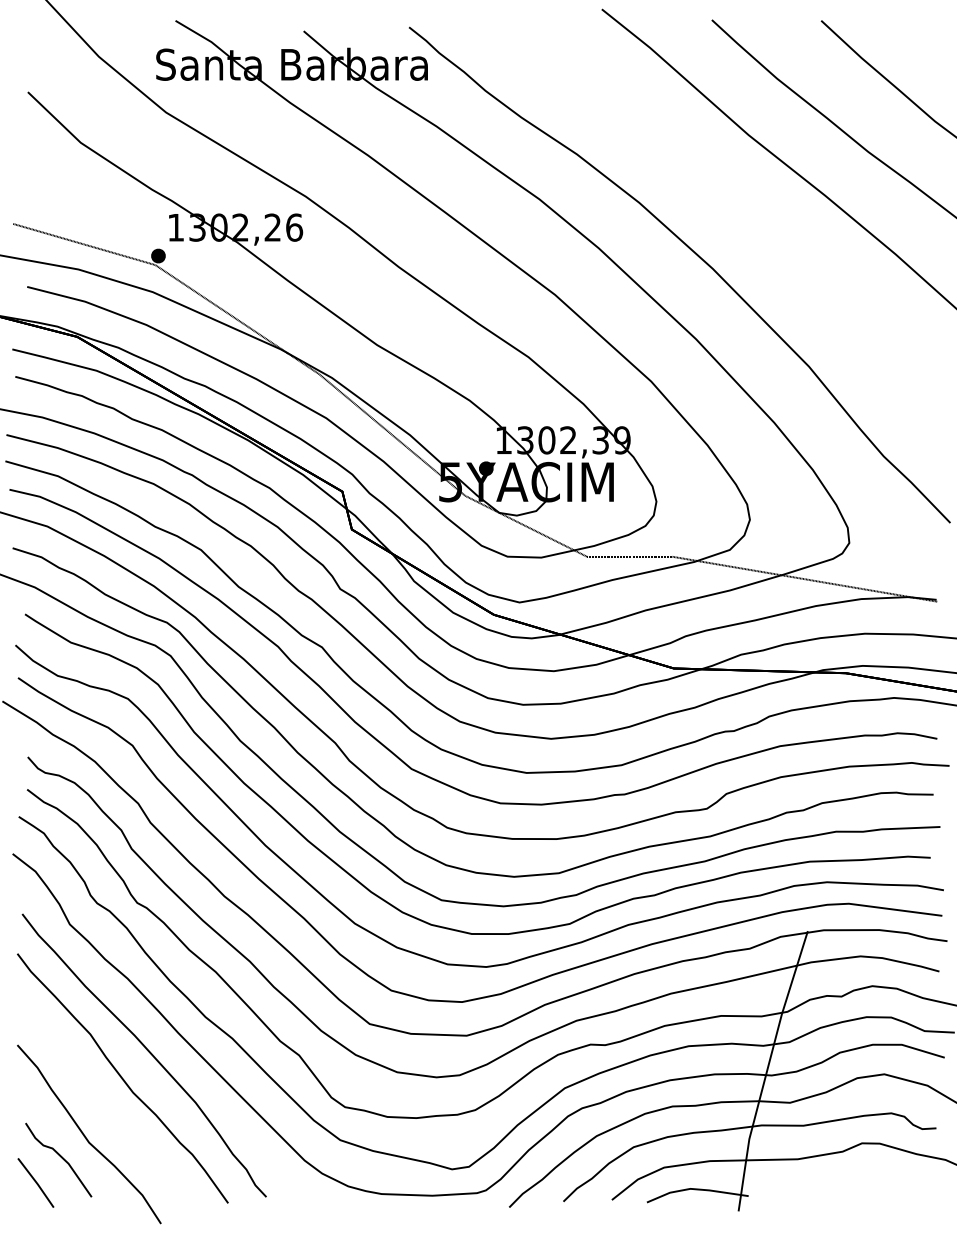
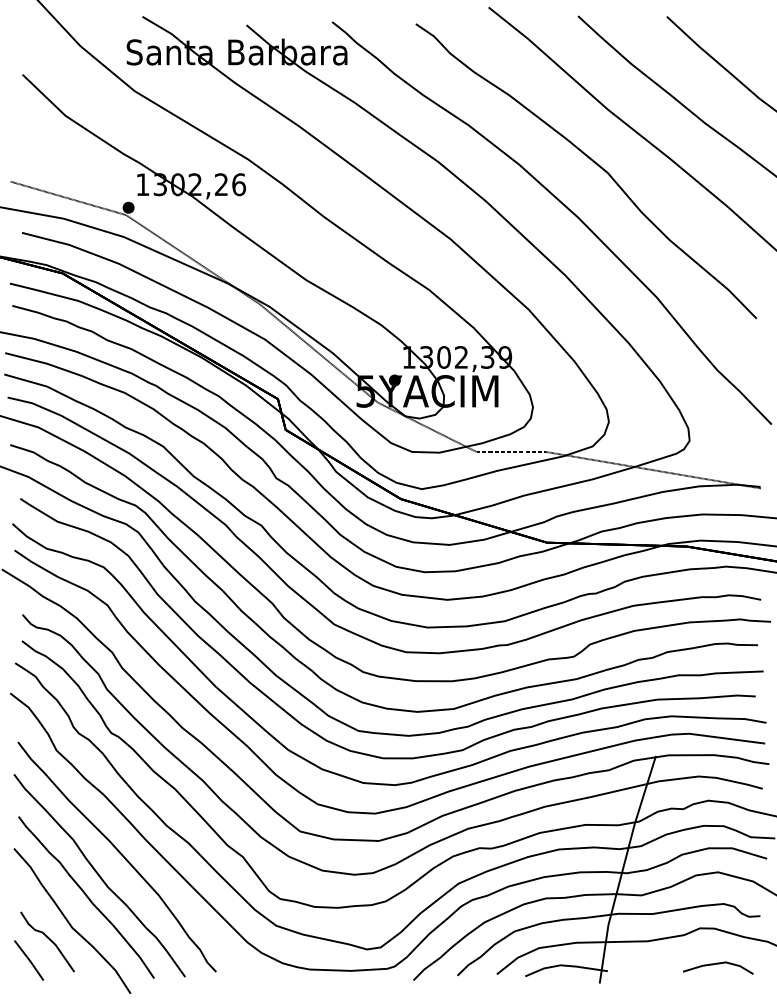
curve: (731, 200) -> (593, 162), added
curve: (106, 1104) -> (86, 896), added
line: (884, 1187) -> (718, 964), added

